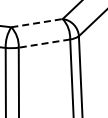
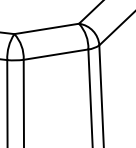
line: (37, 23) -> (47, 29), dashed -> solid
line: (44, 43) -> (56, 54), dashed -> solid

